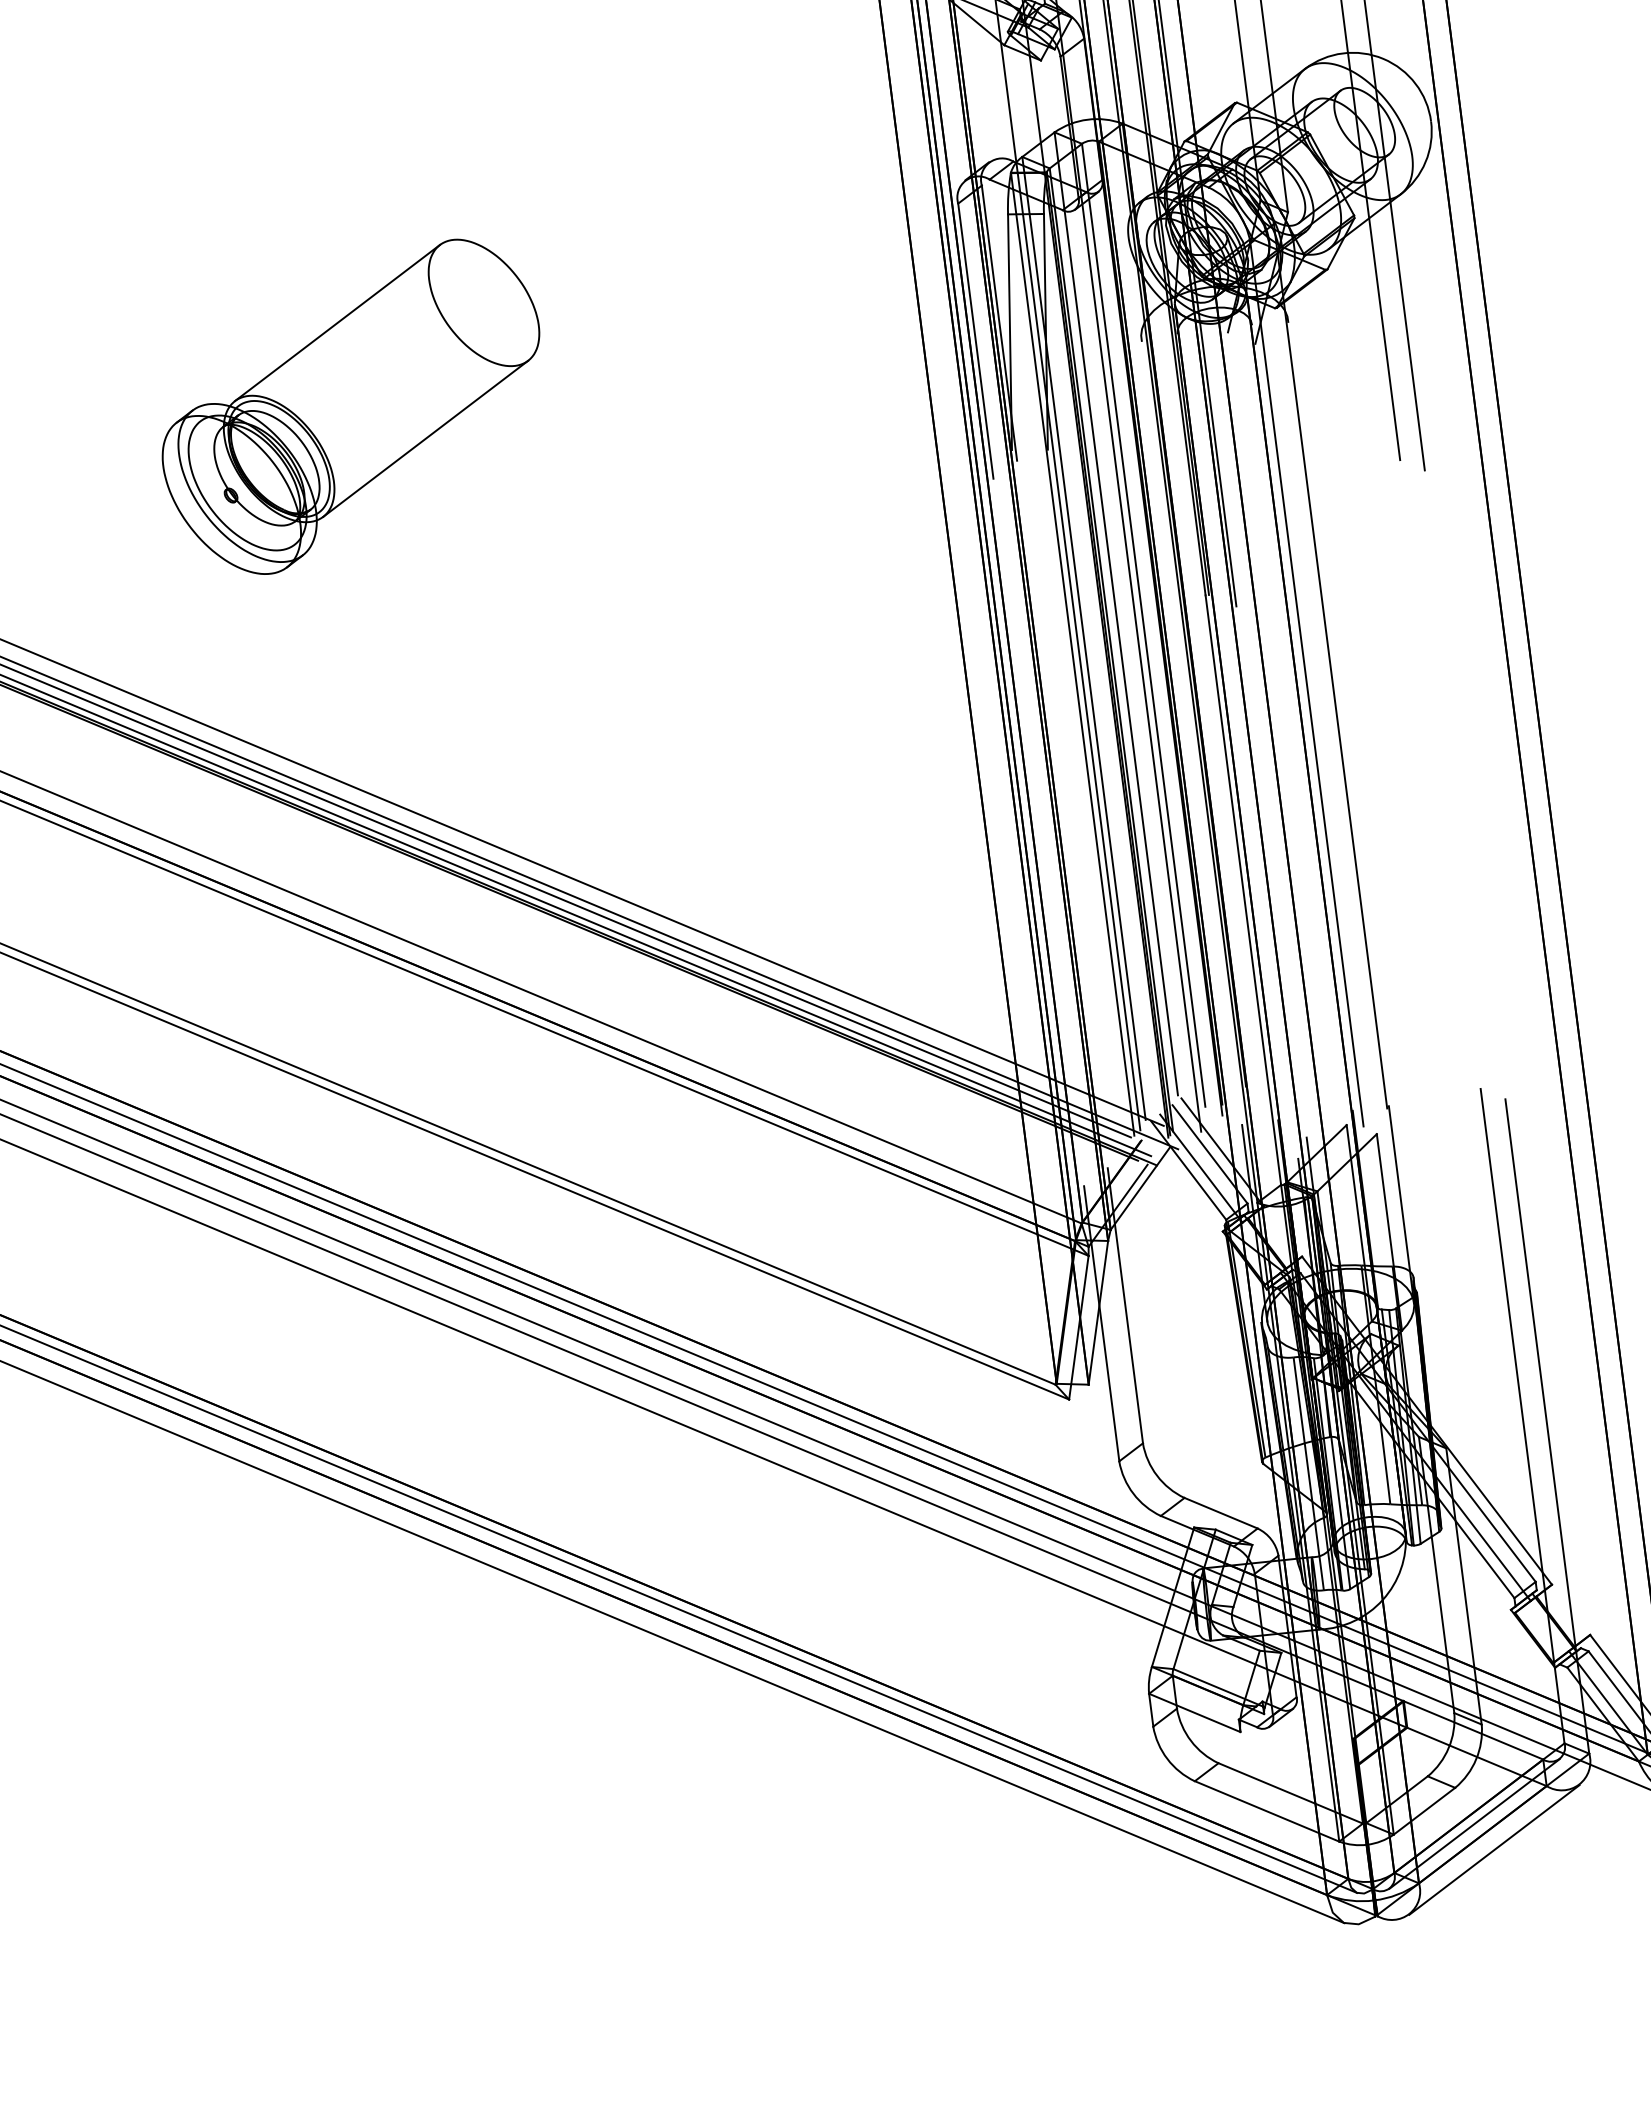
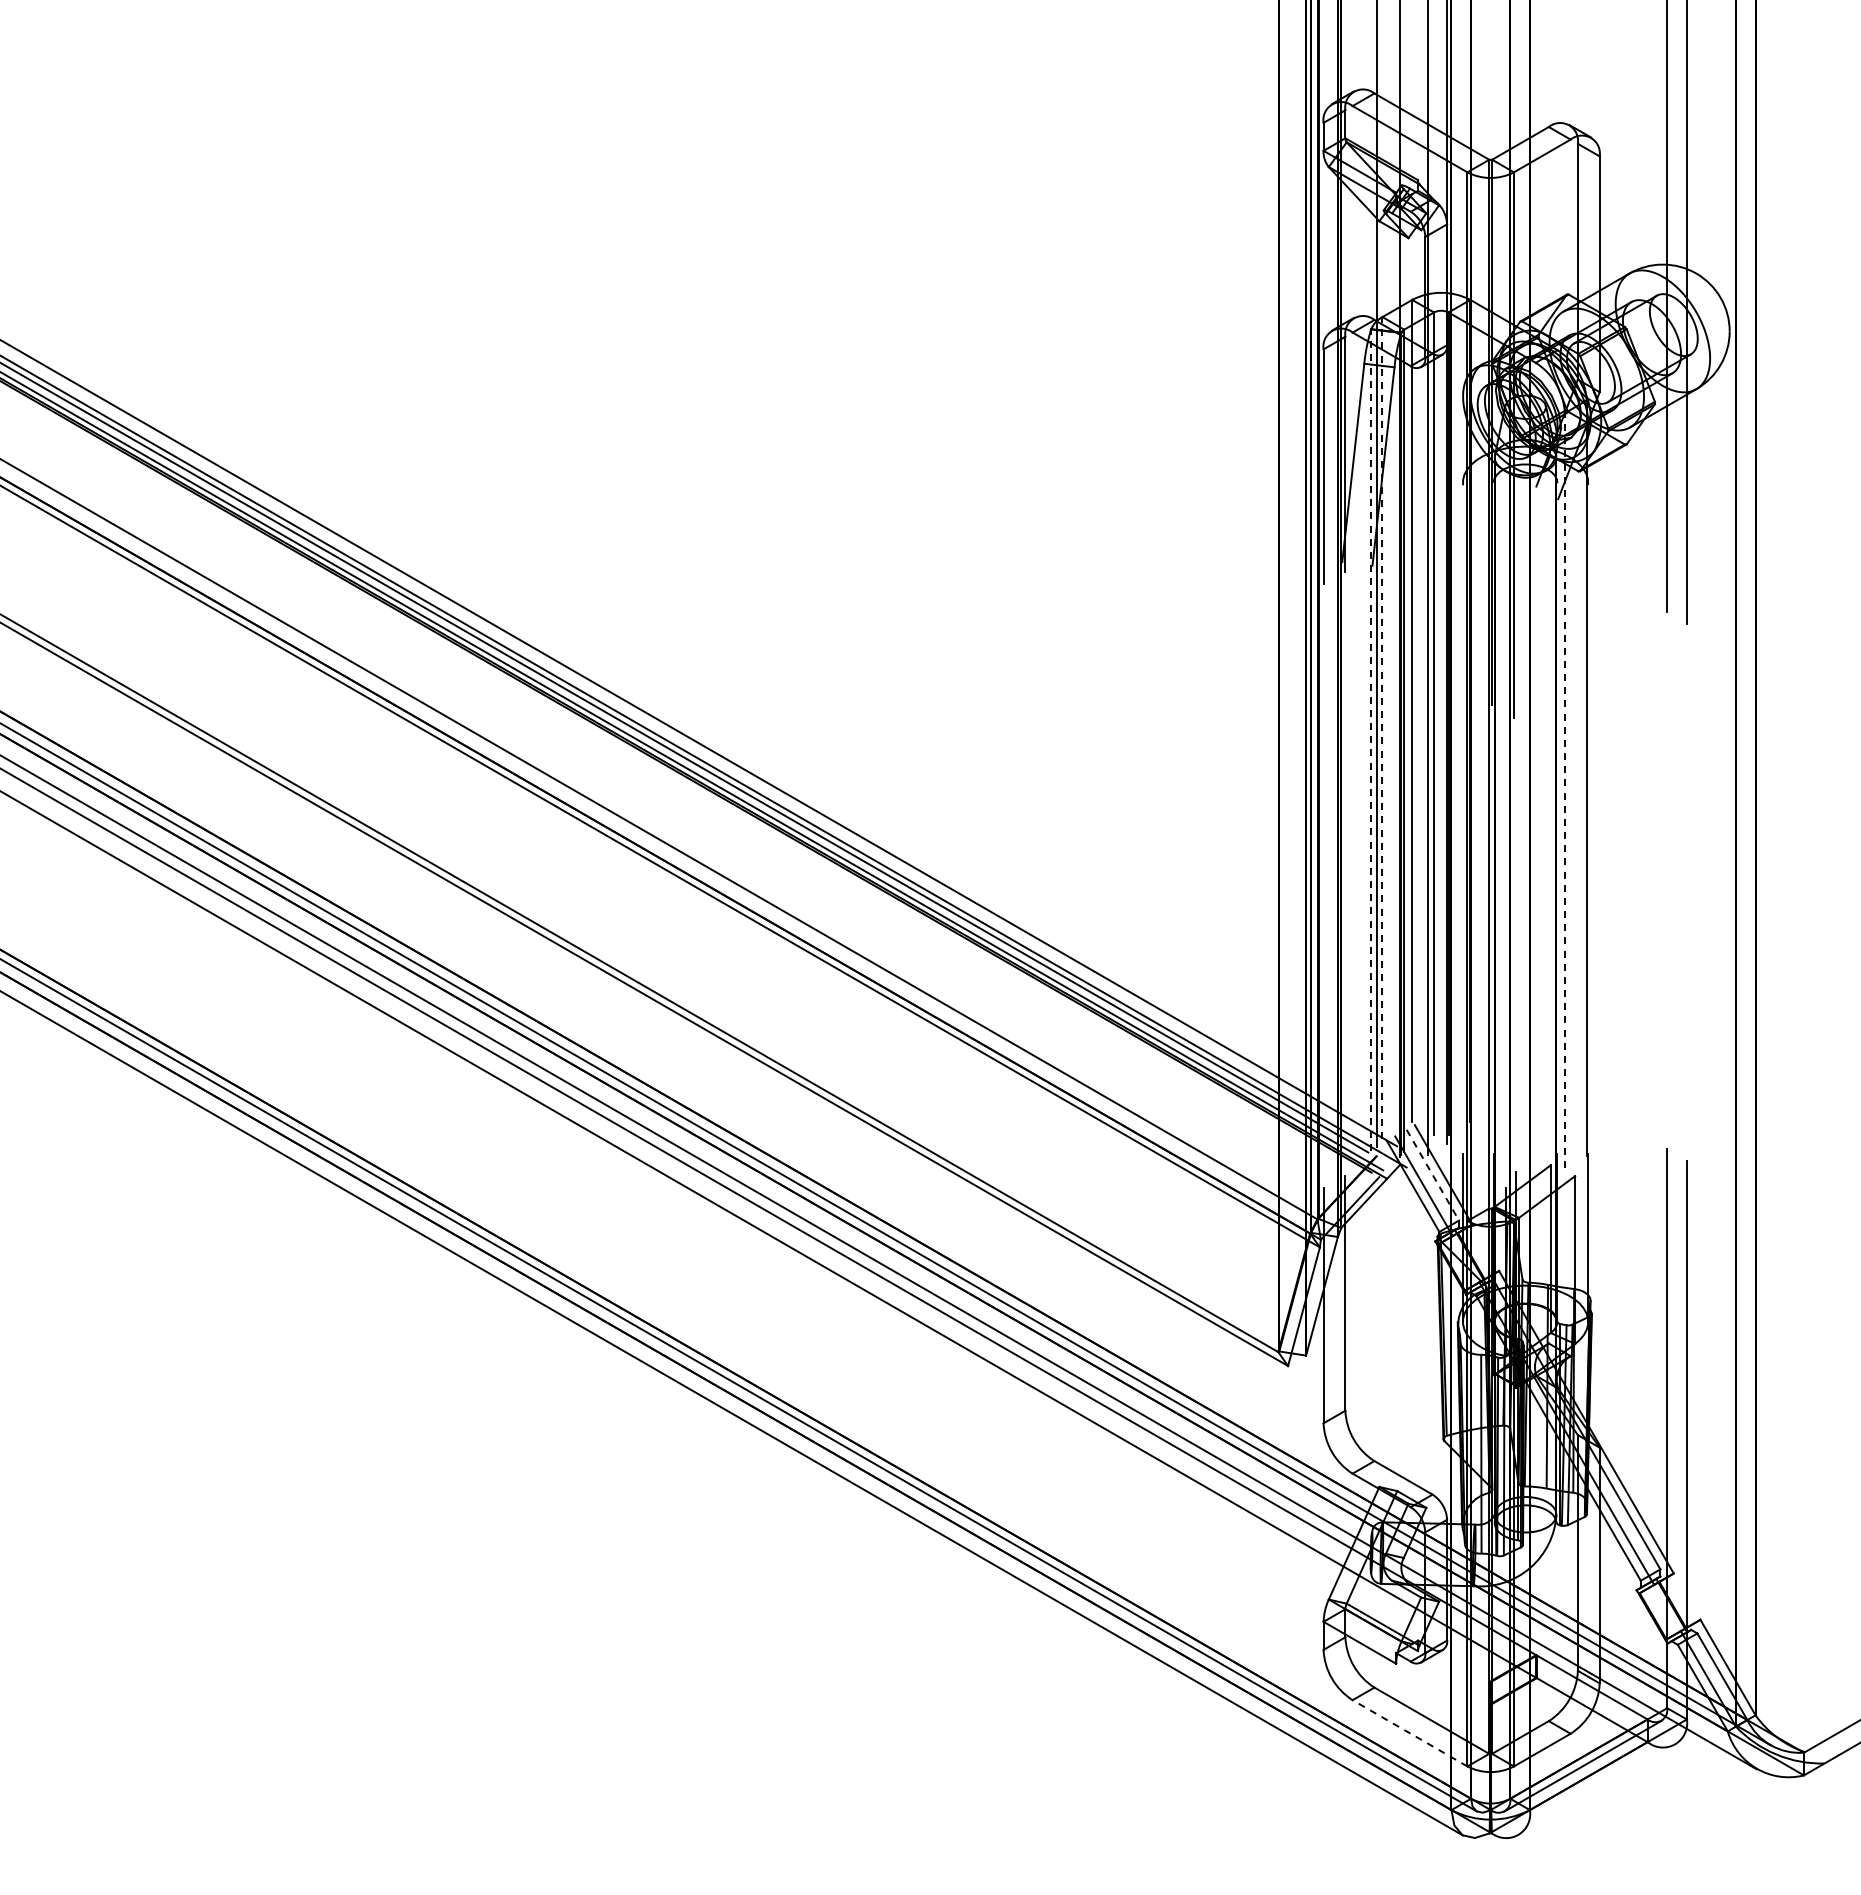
part: (352, 407) -> (792, 455), removed
line: (1083, 637) -> (1382, 727), solid -> dashed
line: (1072, 653) -> (1371, 739), solid -> dashed
line: (1306, 684) -> (1564, 790), solid -> dashed
line: (1210, 1154) -> (1433, 1175), solid -> dashed
line: (1266, 1811) -> (1409, 1733), solid -> dashed
line: (1493, 1849) -> (1596, 1789), removed

